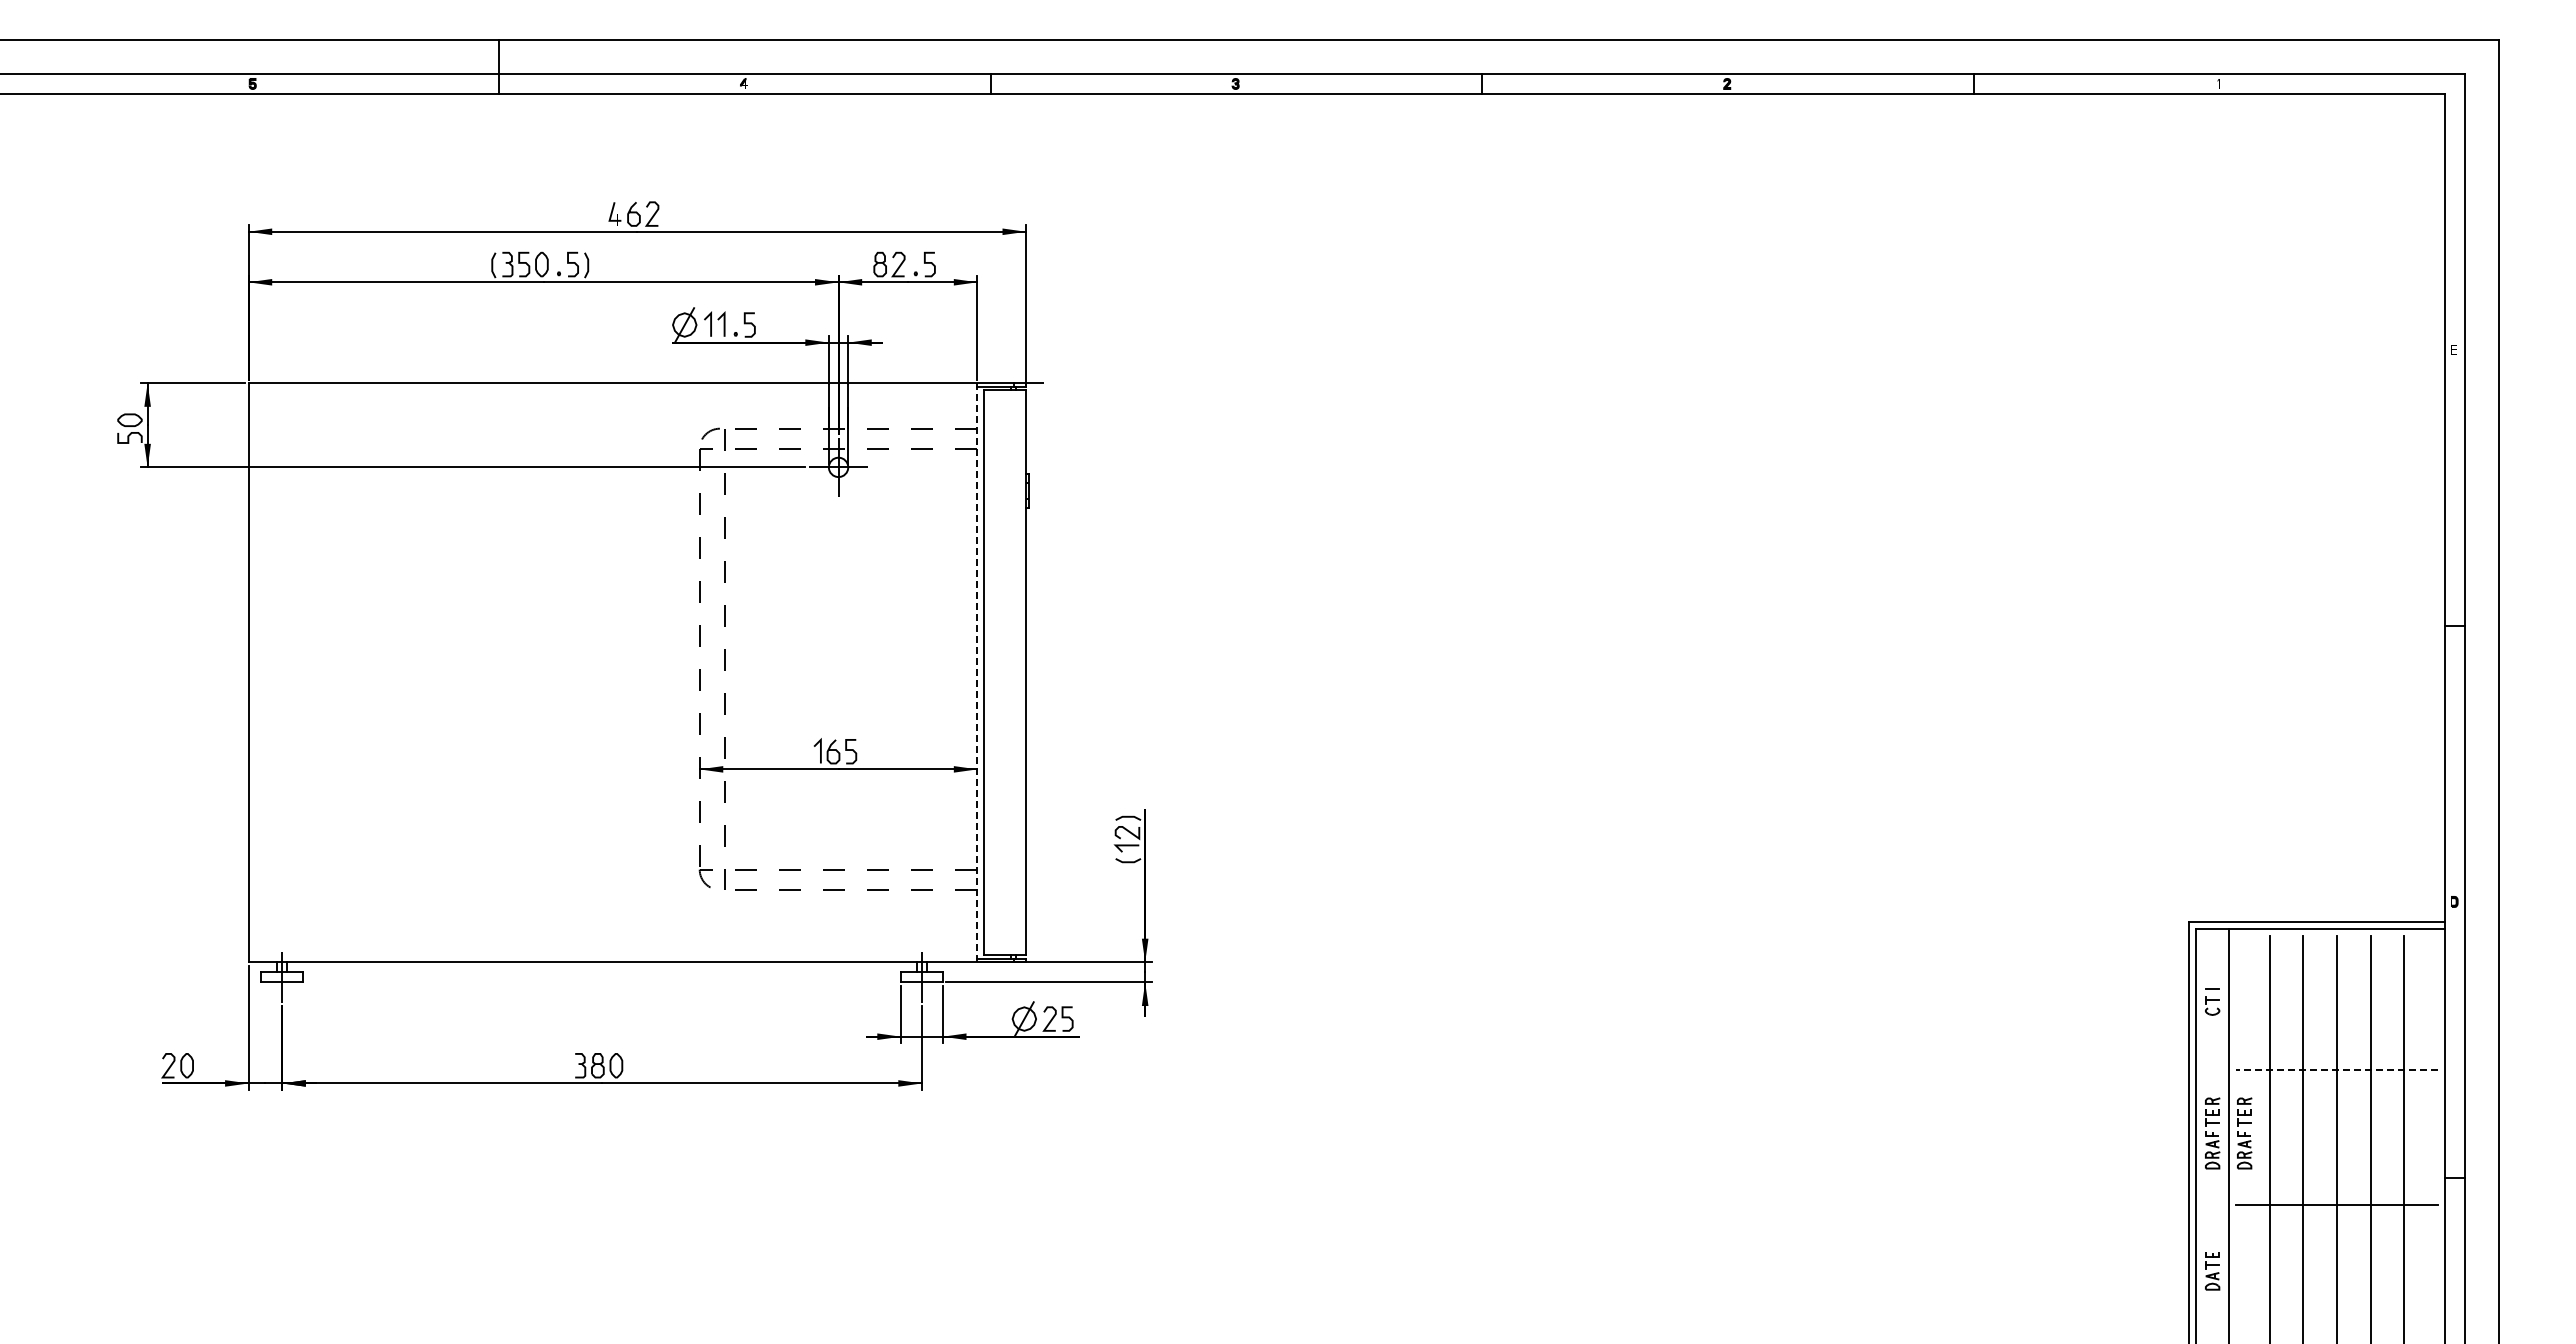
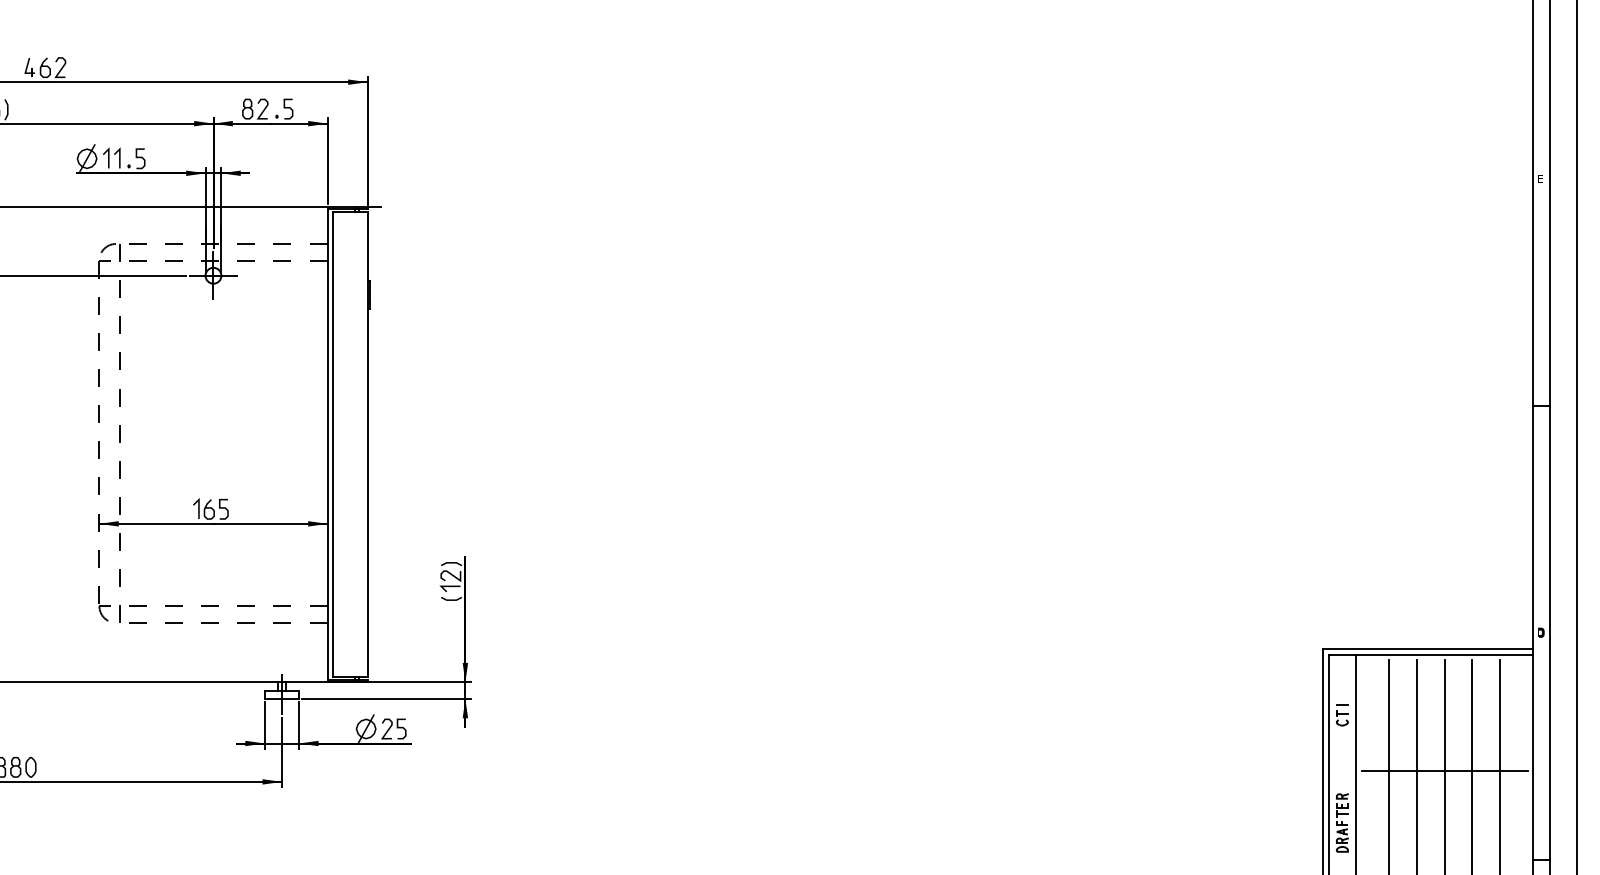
line: (977, 672) -> (327, 444), dashed -> solid
line: (2337, 1070) -> (1445, 771), dashed -> solid
part: (2244, 1133) -> (1368, 823), removed

